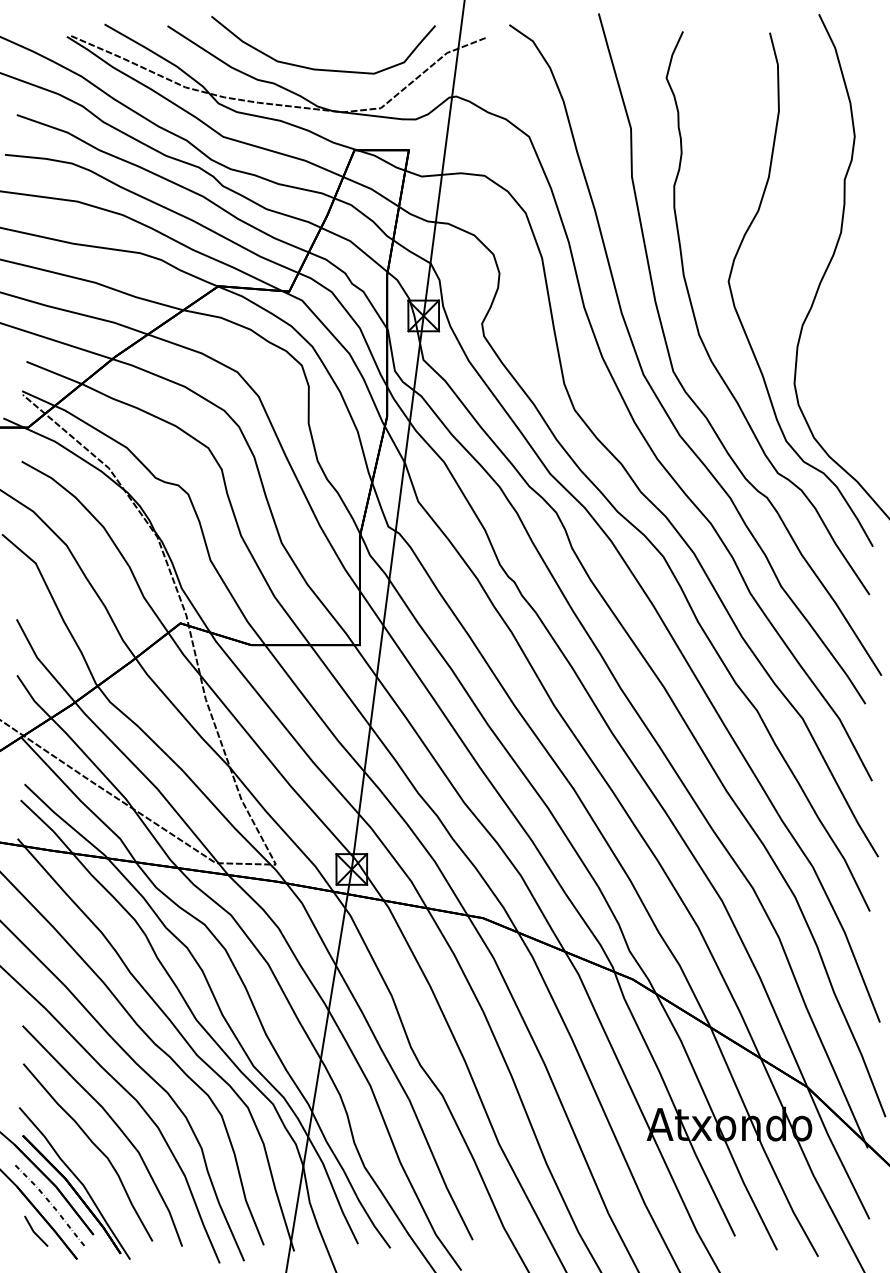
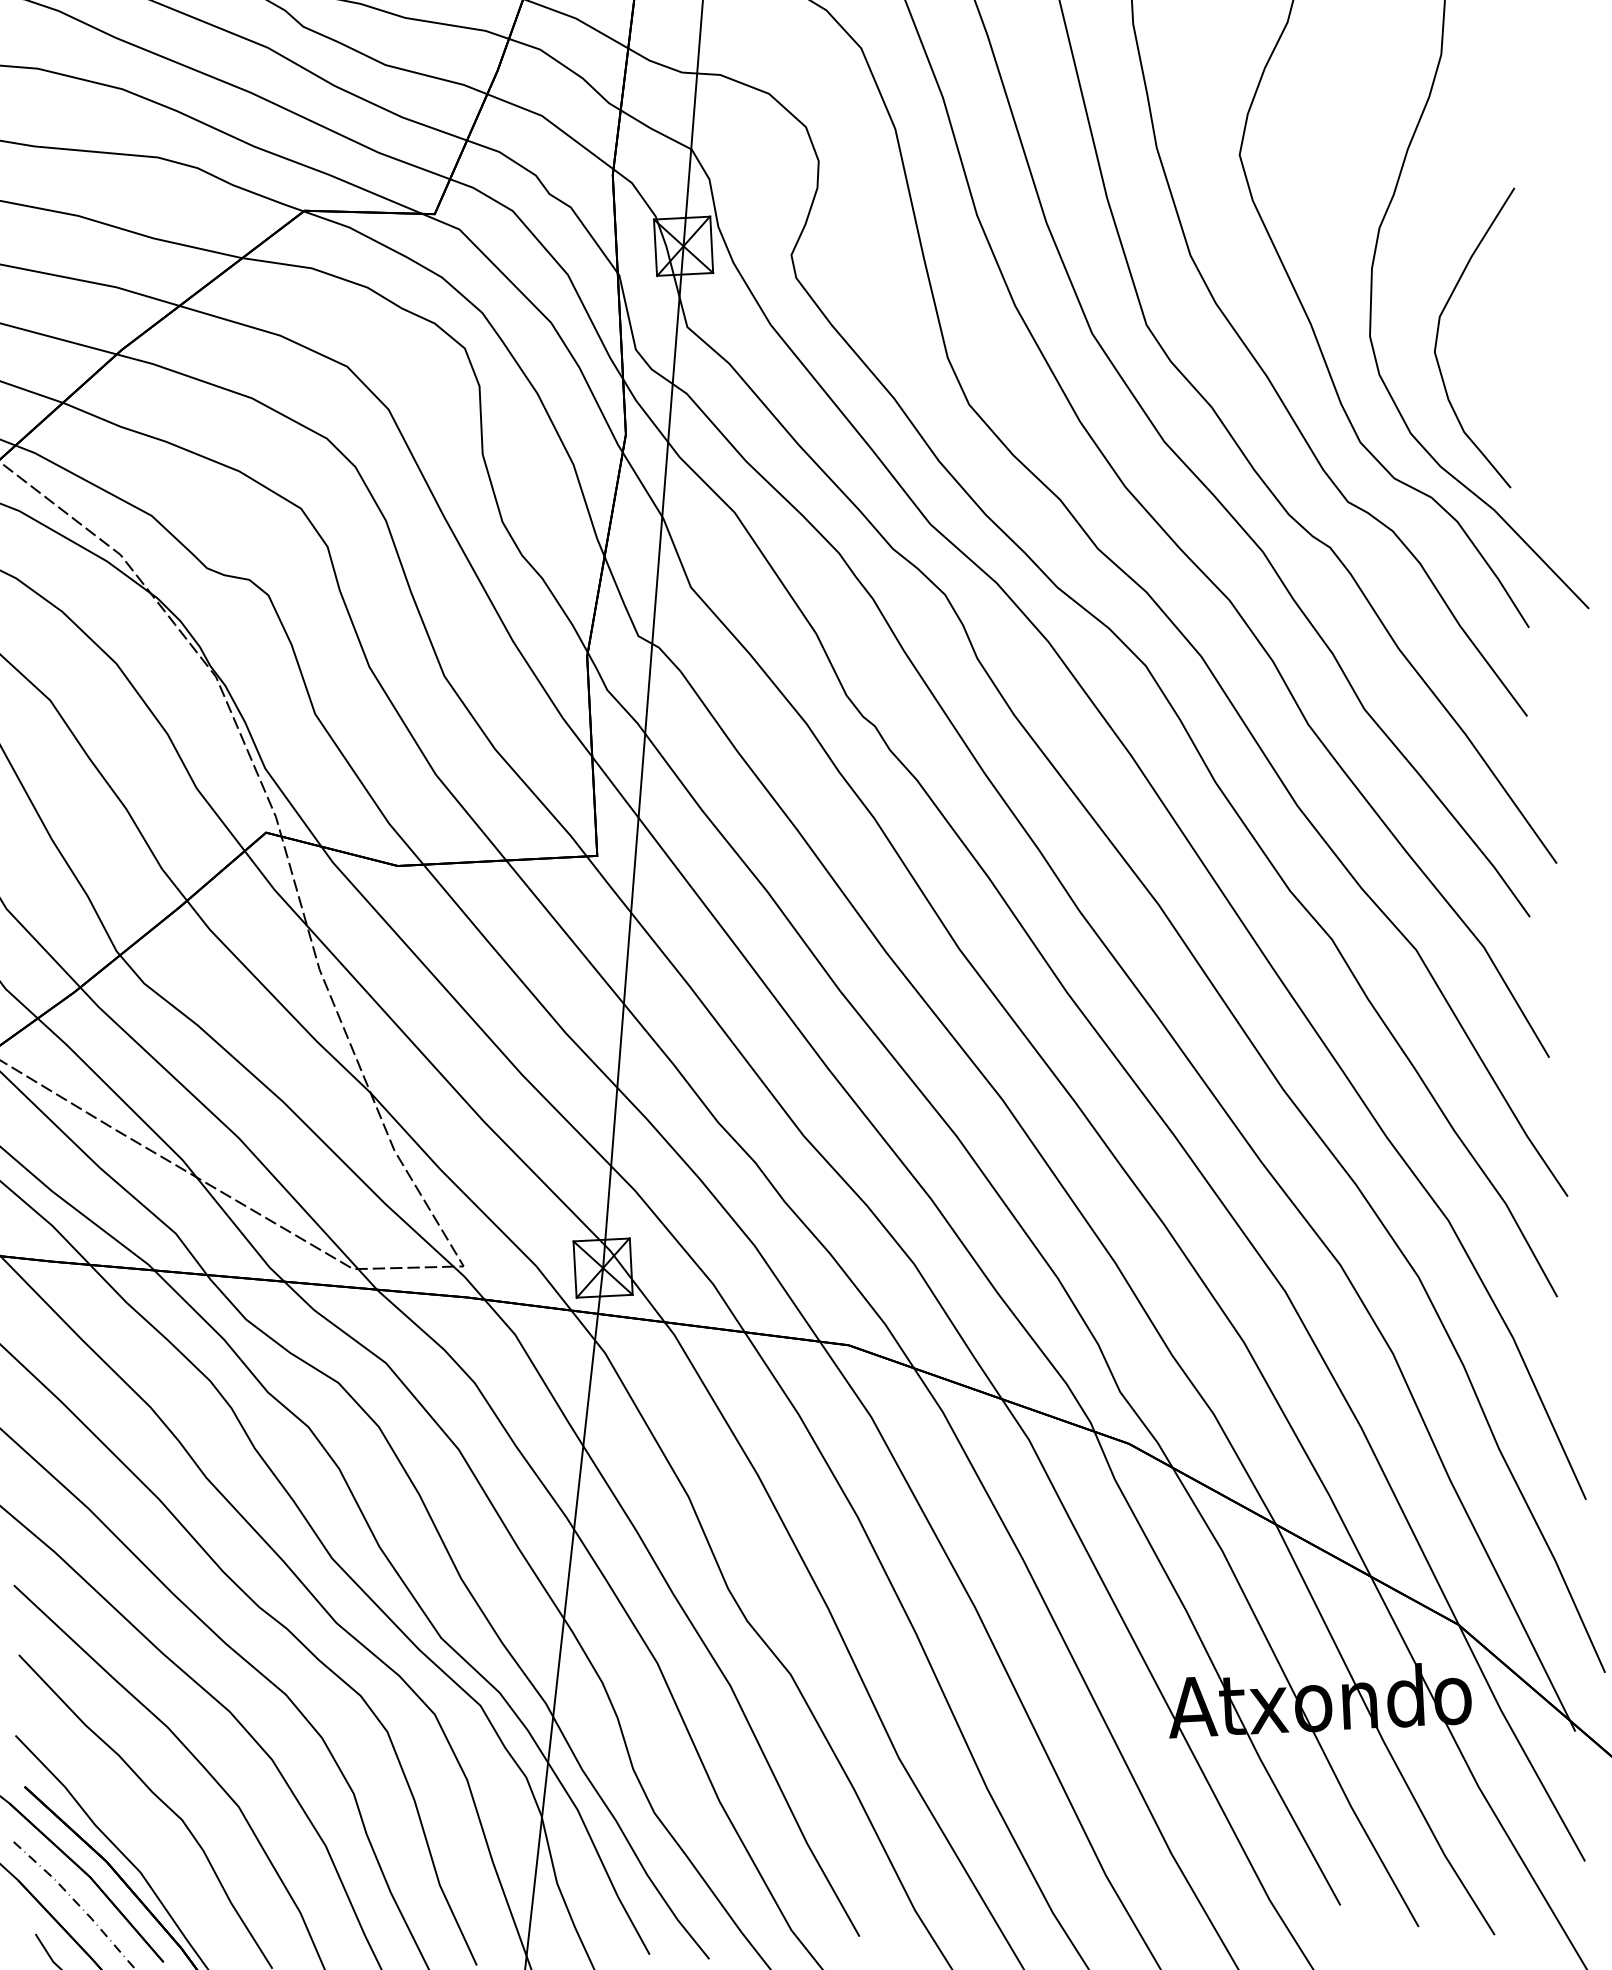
curve: (832, 384) -> (1439, 334), added

